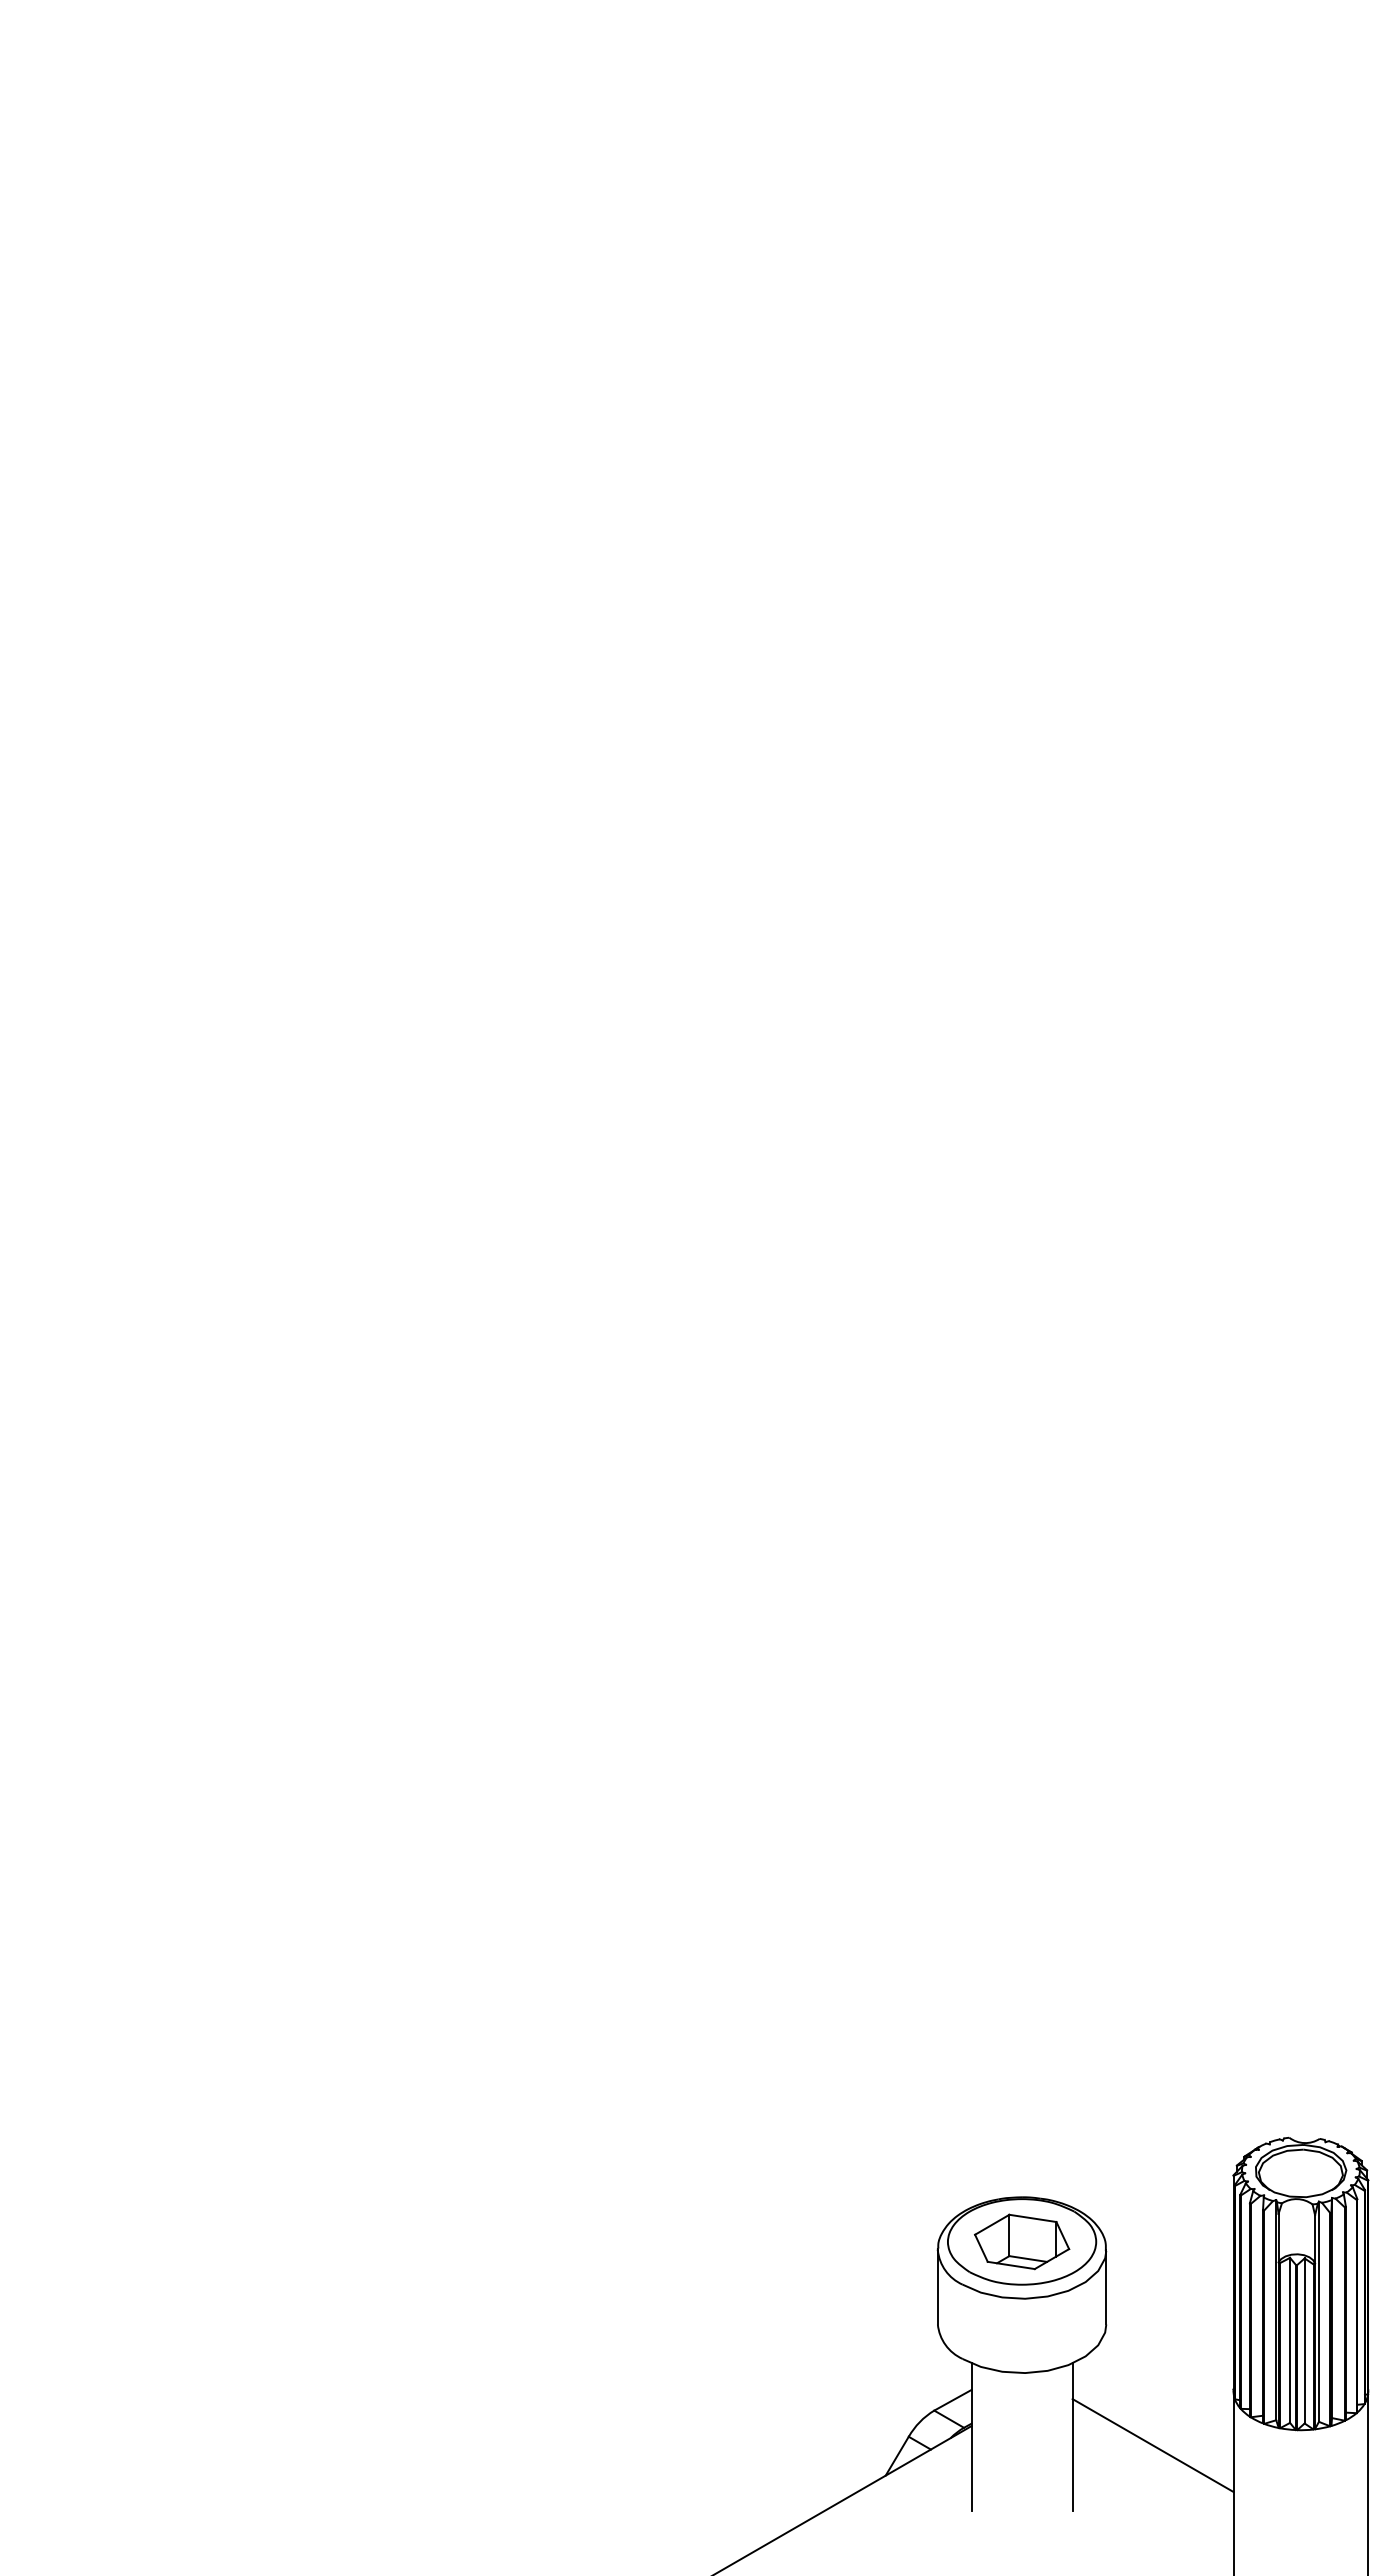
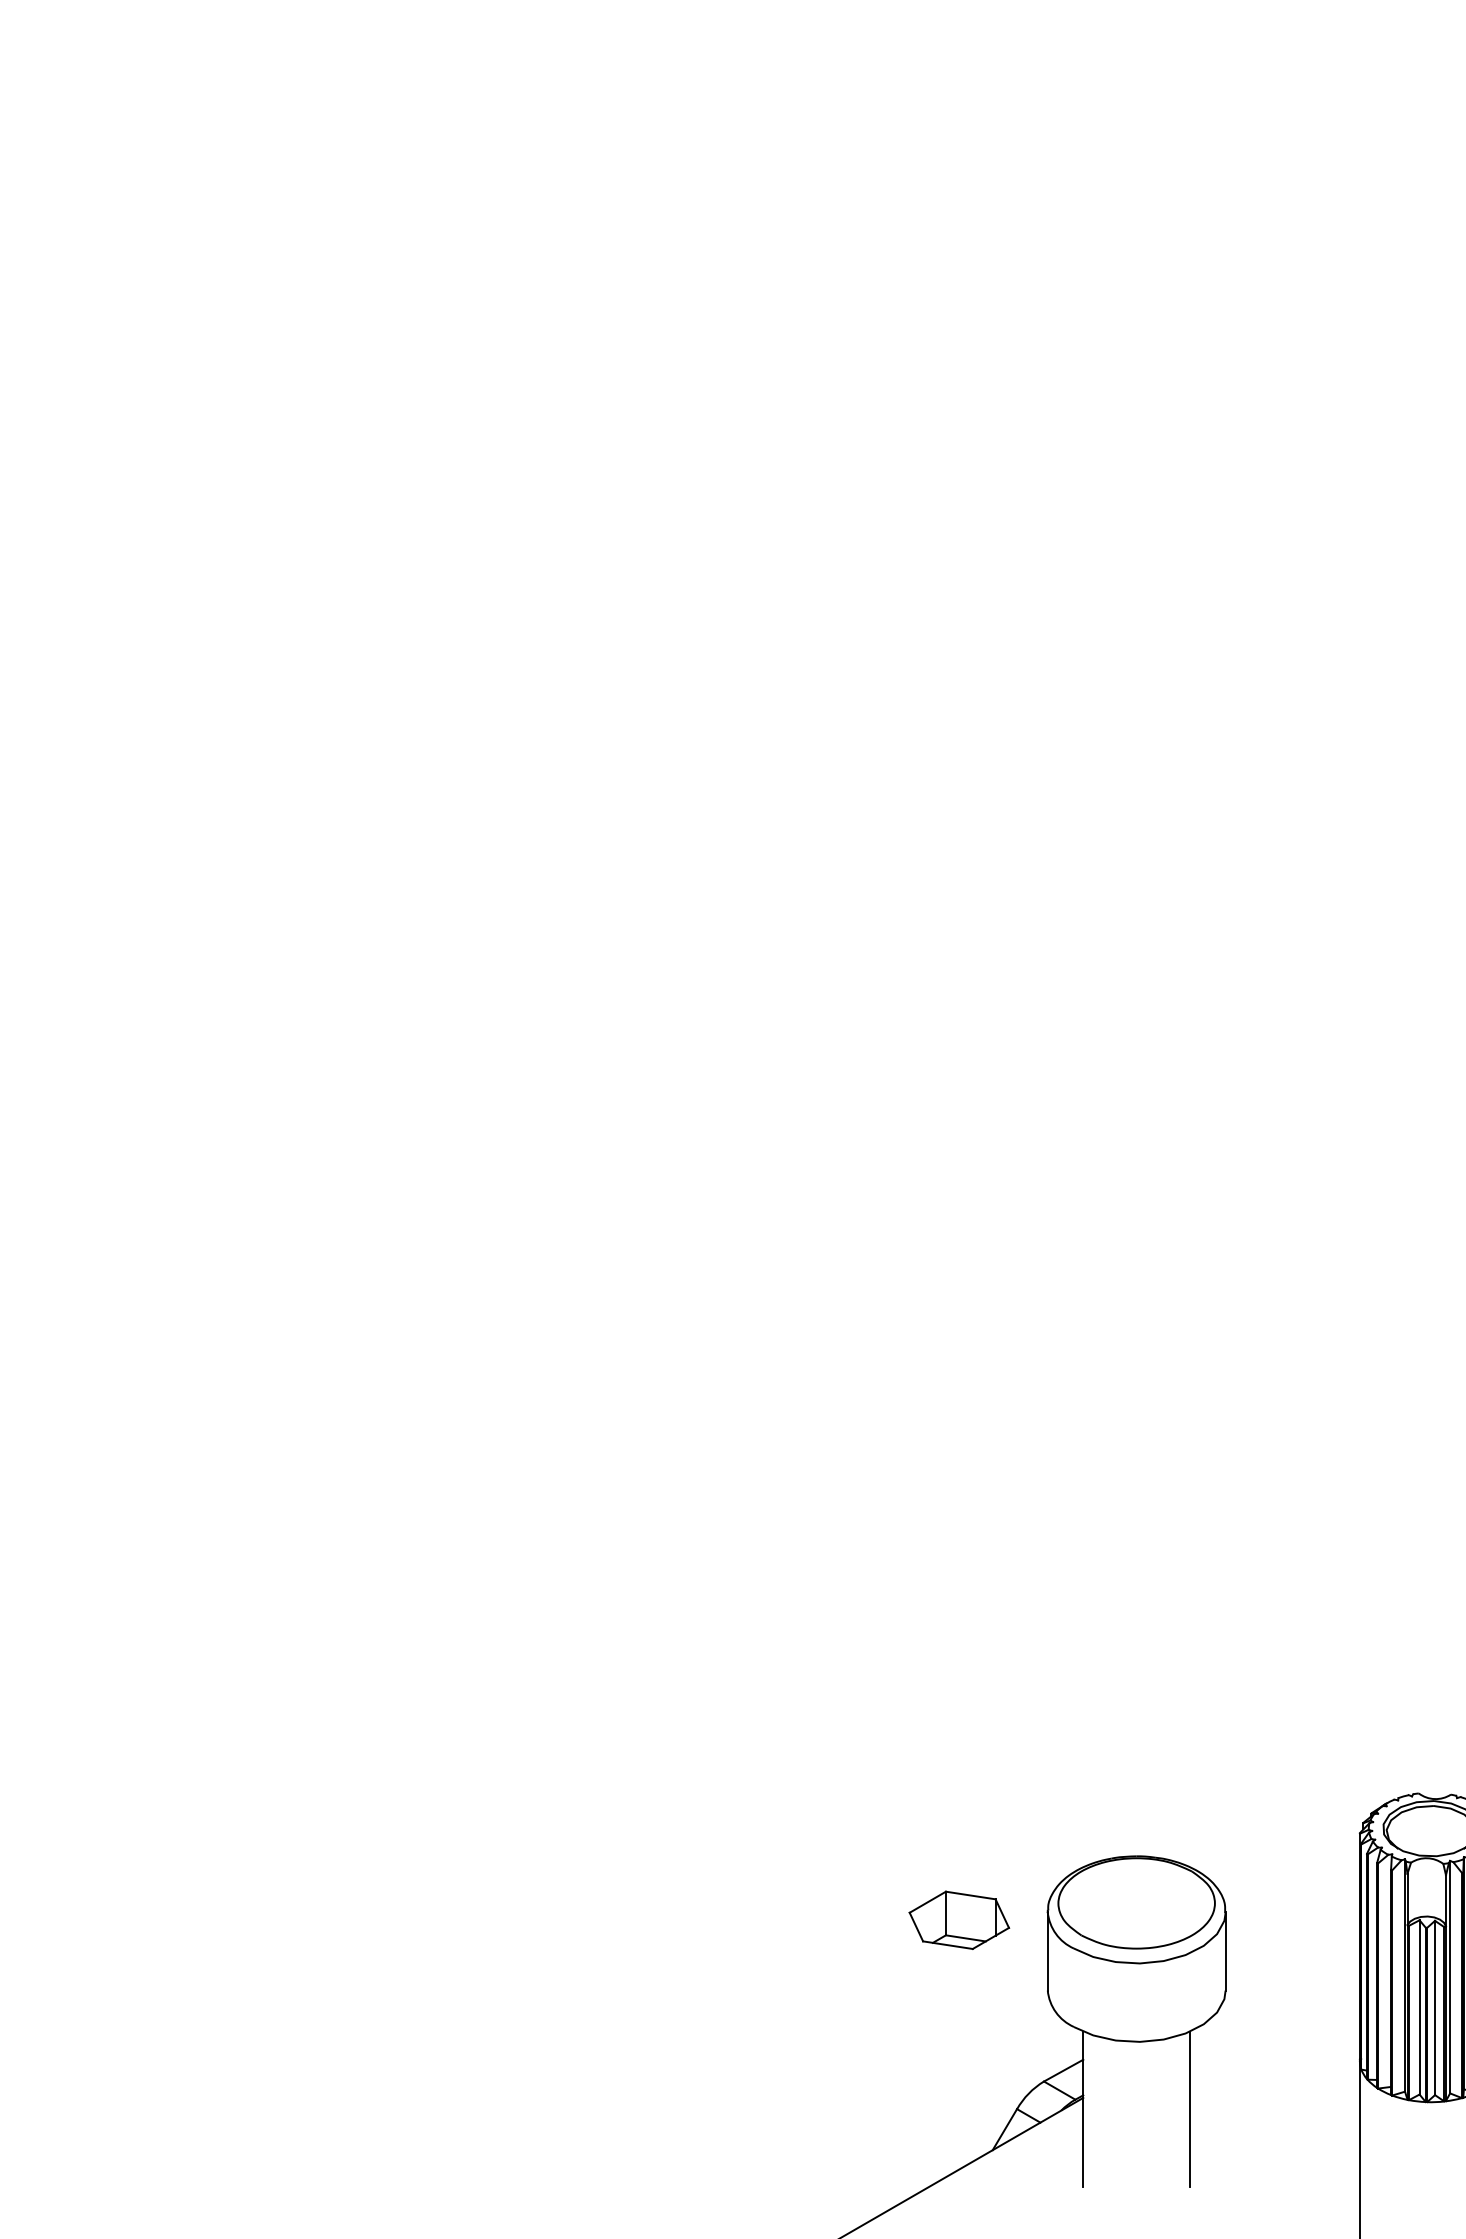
part: (1022, 2241) -> (959, 1919), moved
line: (1152, 2445) -> (1274, 2118), removed

